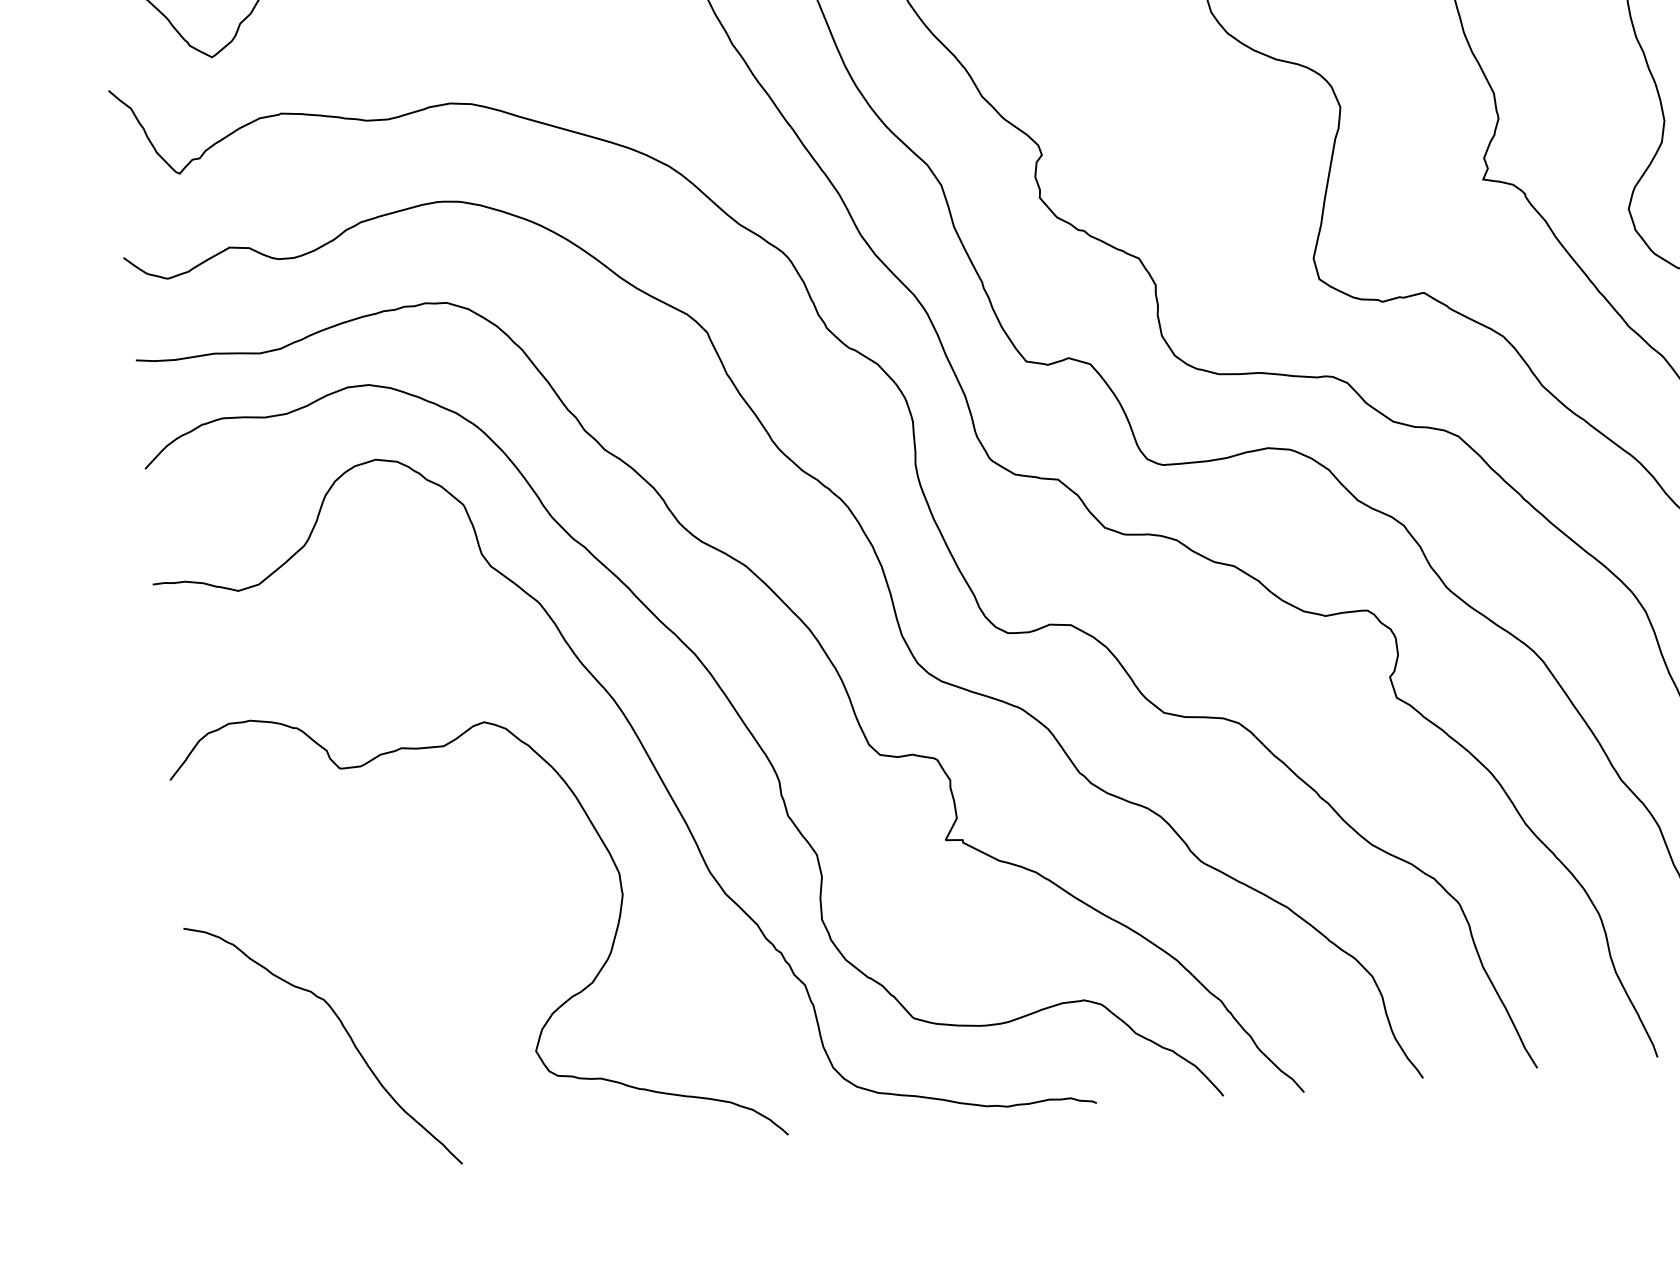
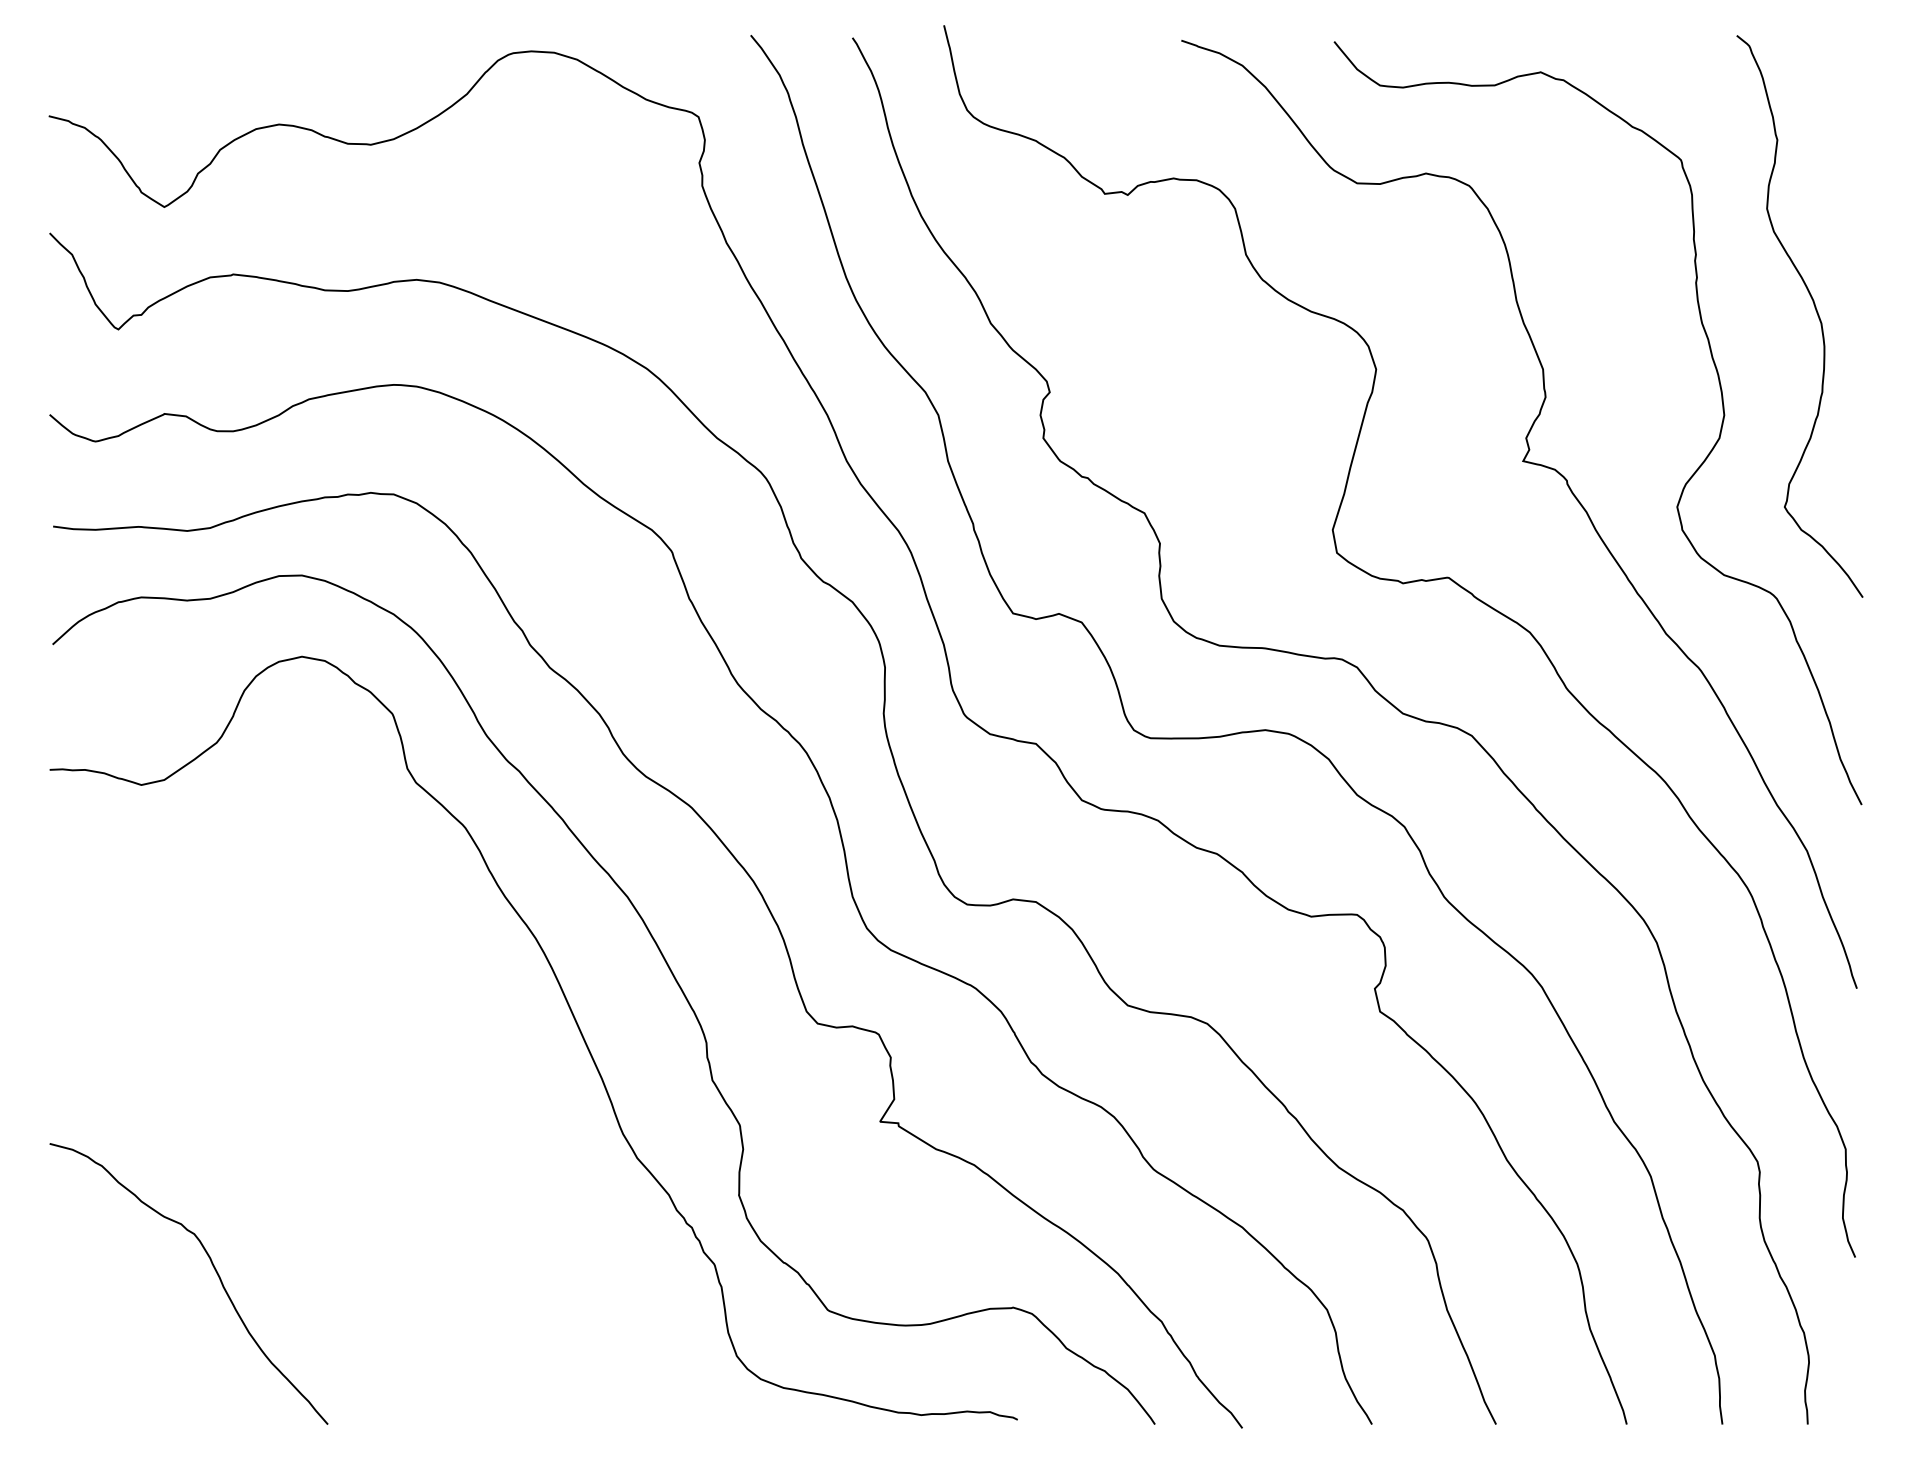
curve: (552, 1012) -> (439, 1269), removed

